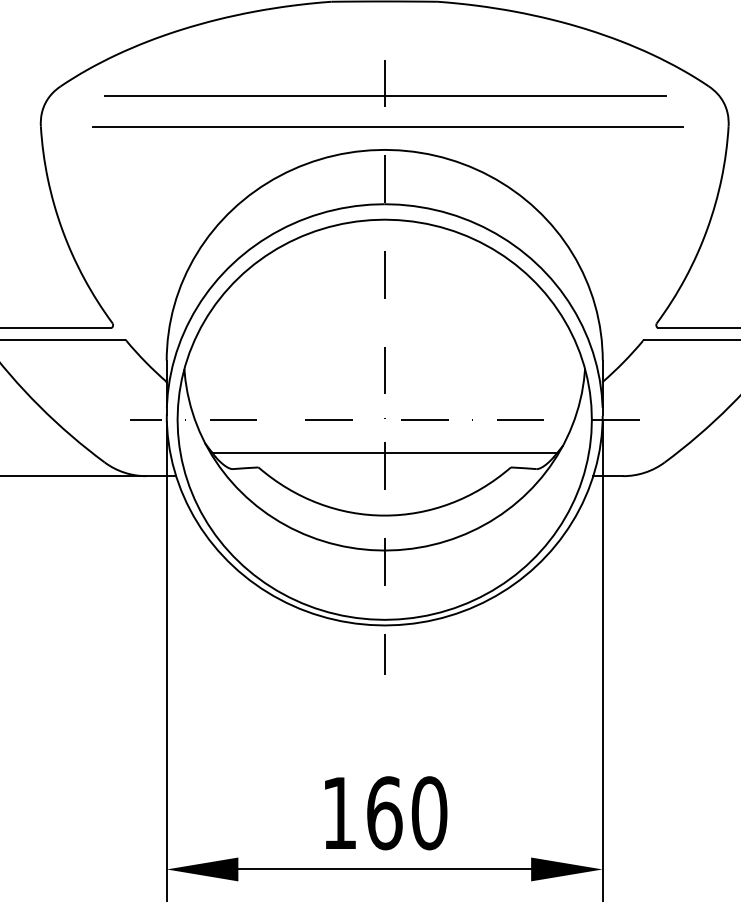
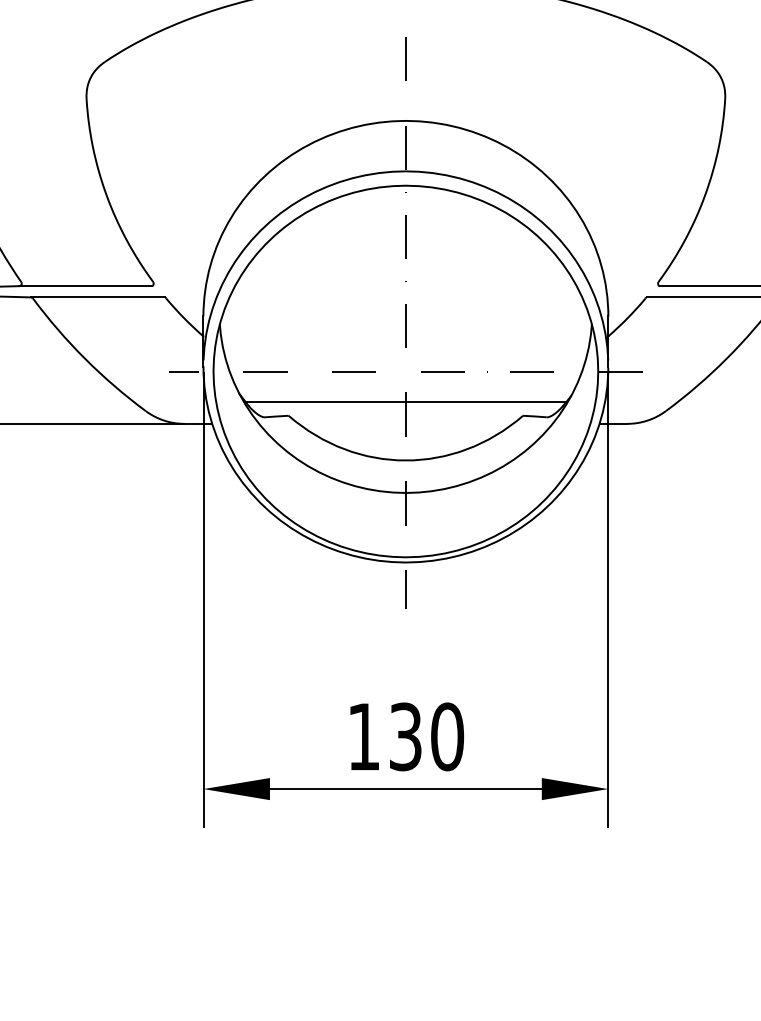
line: (385, 96) -> (406, 71), removed
line: (387, 126) -> (408, 99), removed
text: (384, 812) -> (405, 736), 160 -> 130

